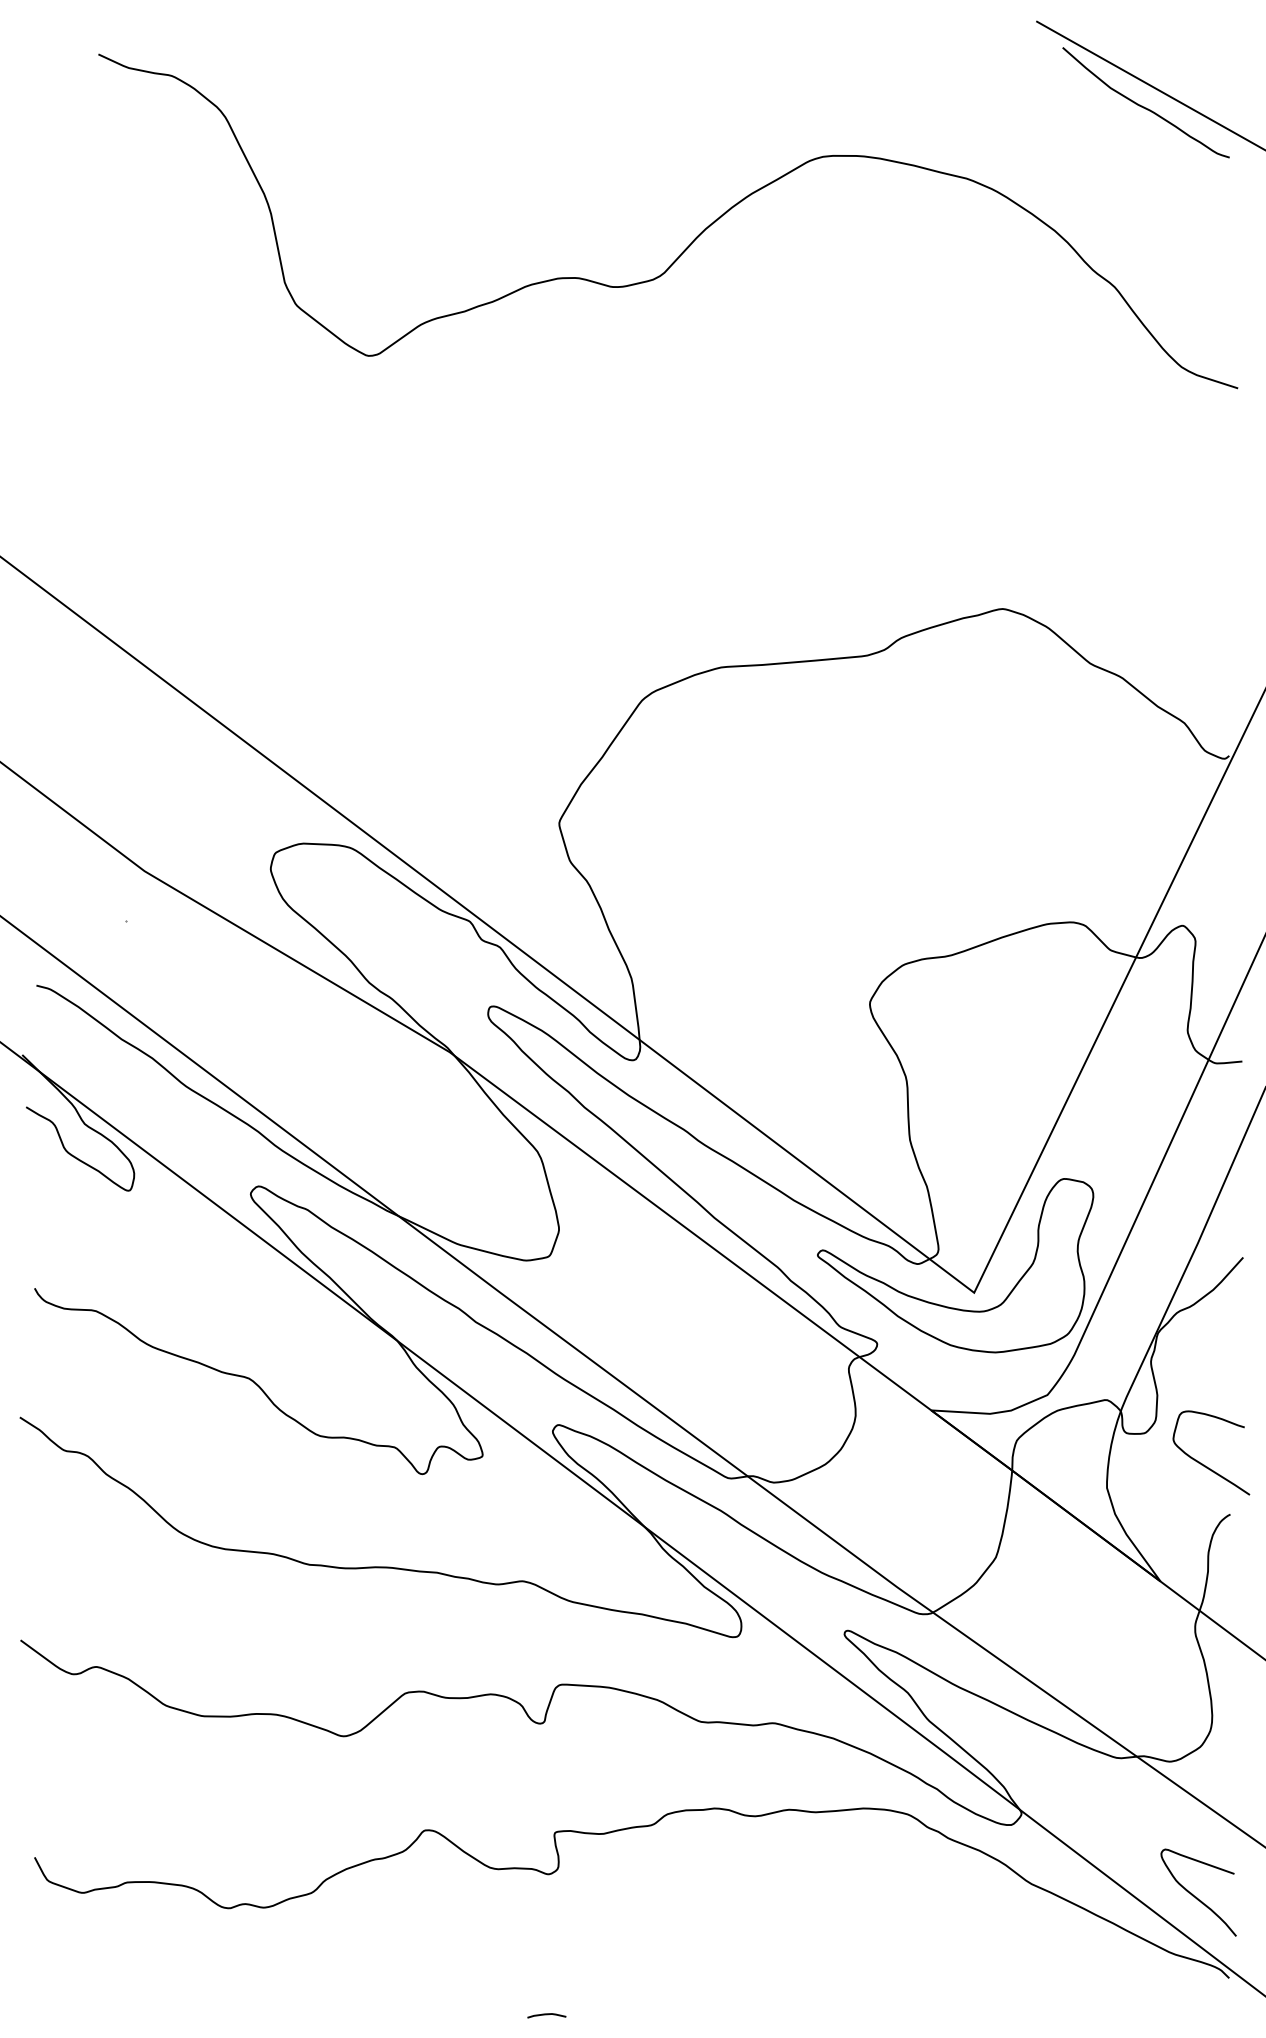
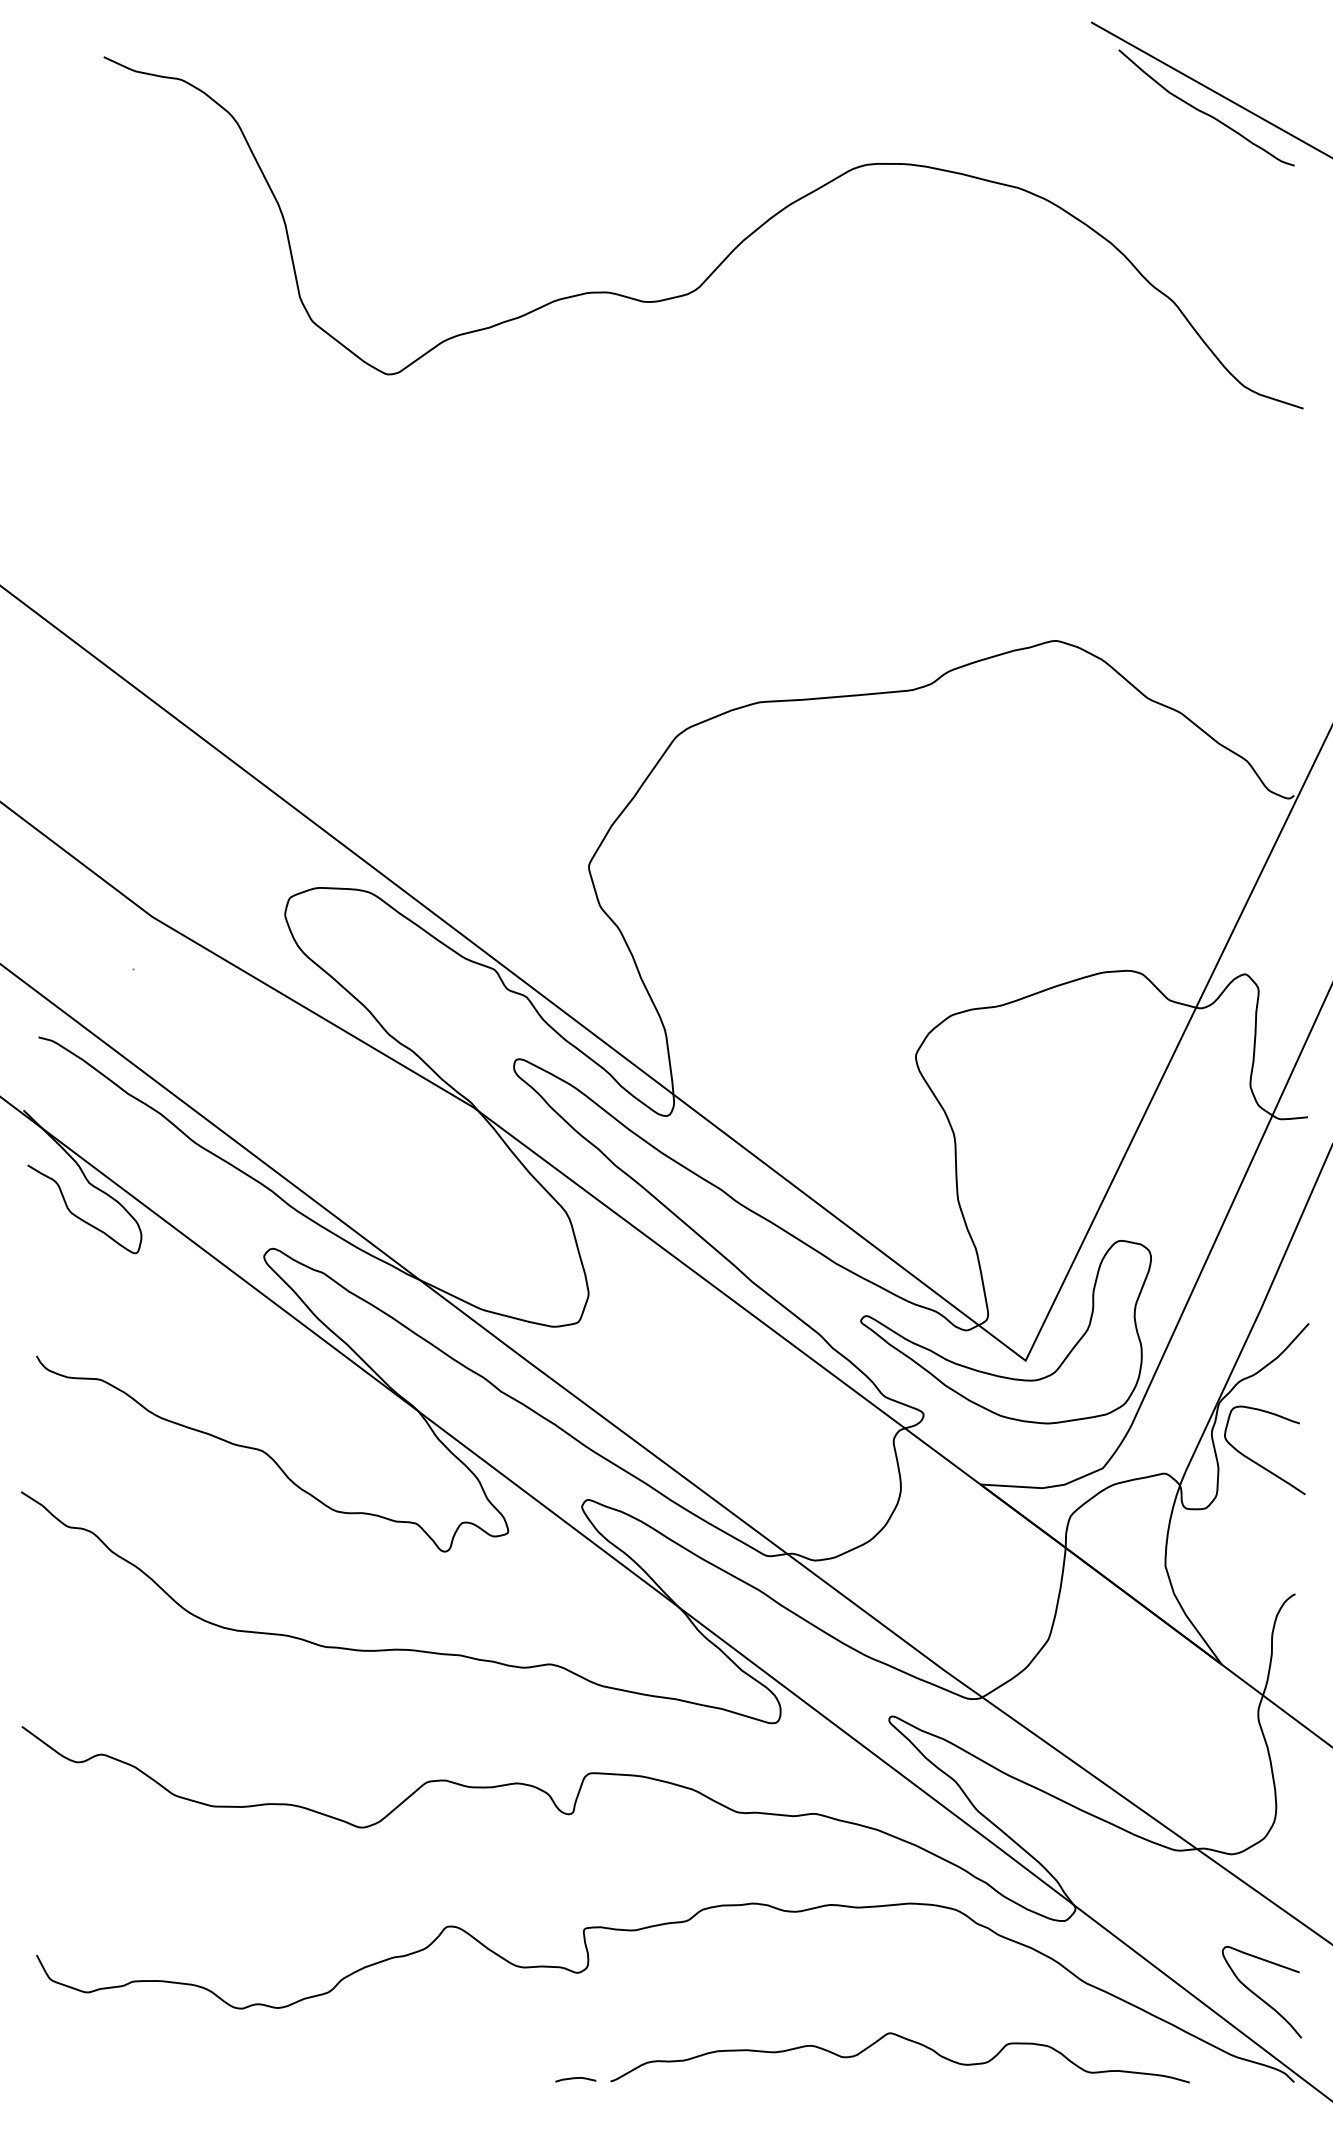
curve: (1204, 1464) -> (1257, 1462), moved
curve: (858, 1937) -> (903, 2039), added
curve: (546, 2015) -> (575, 2079), moved

